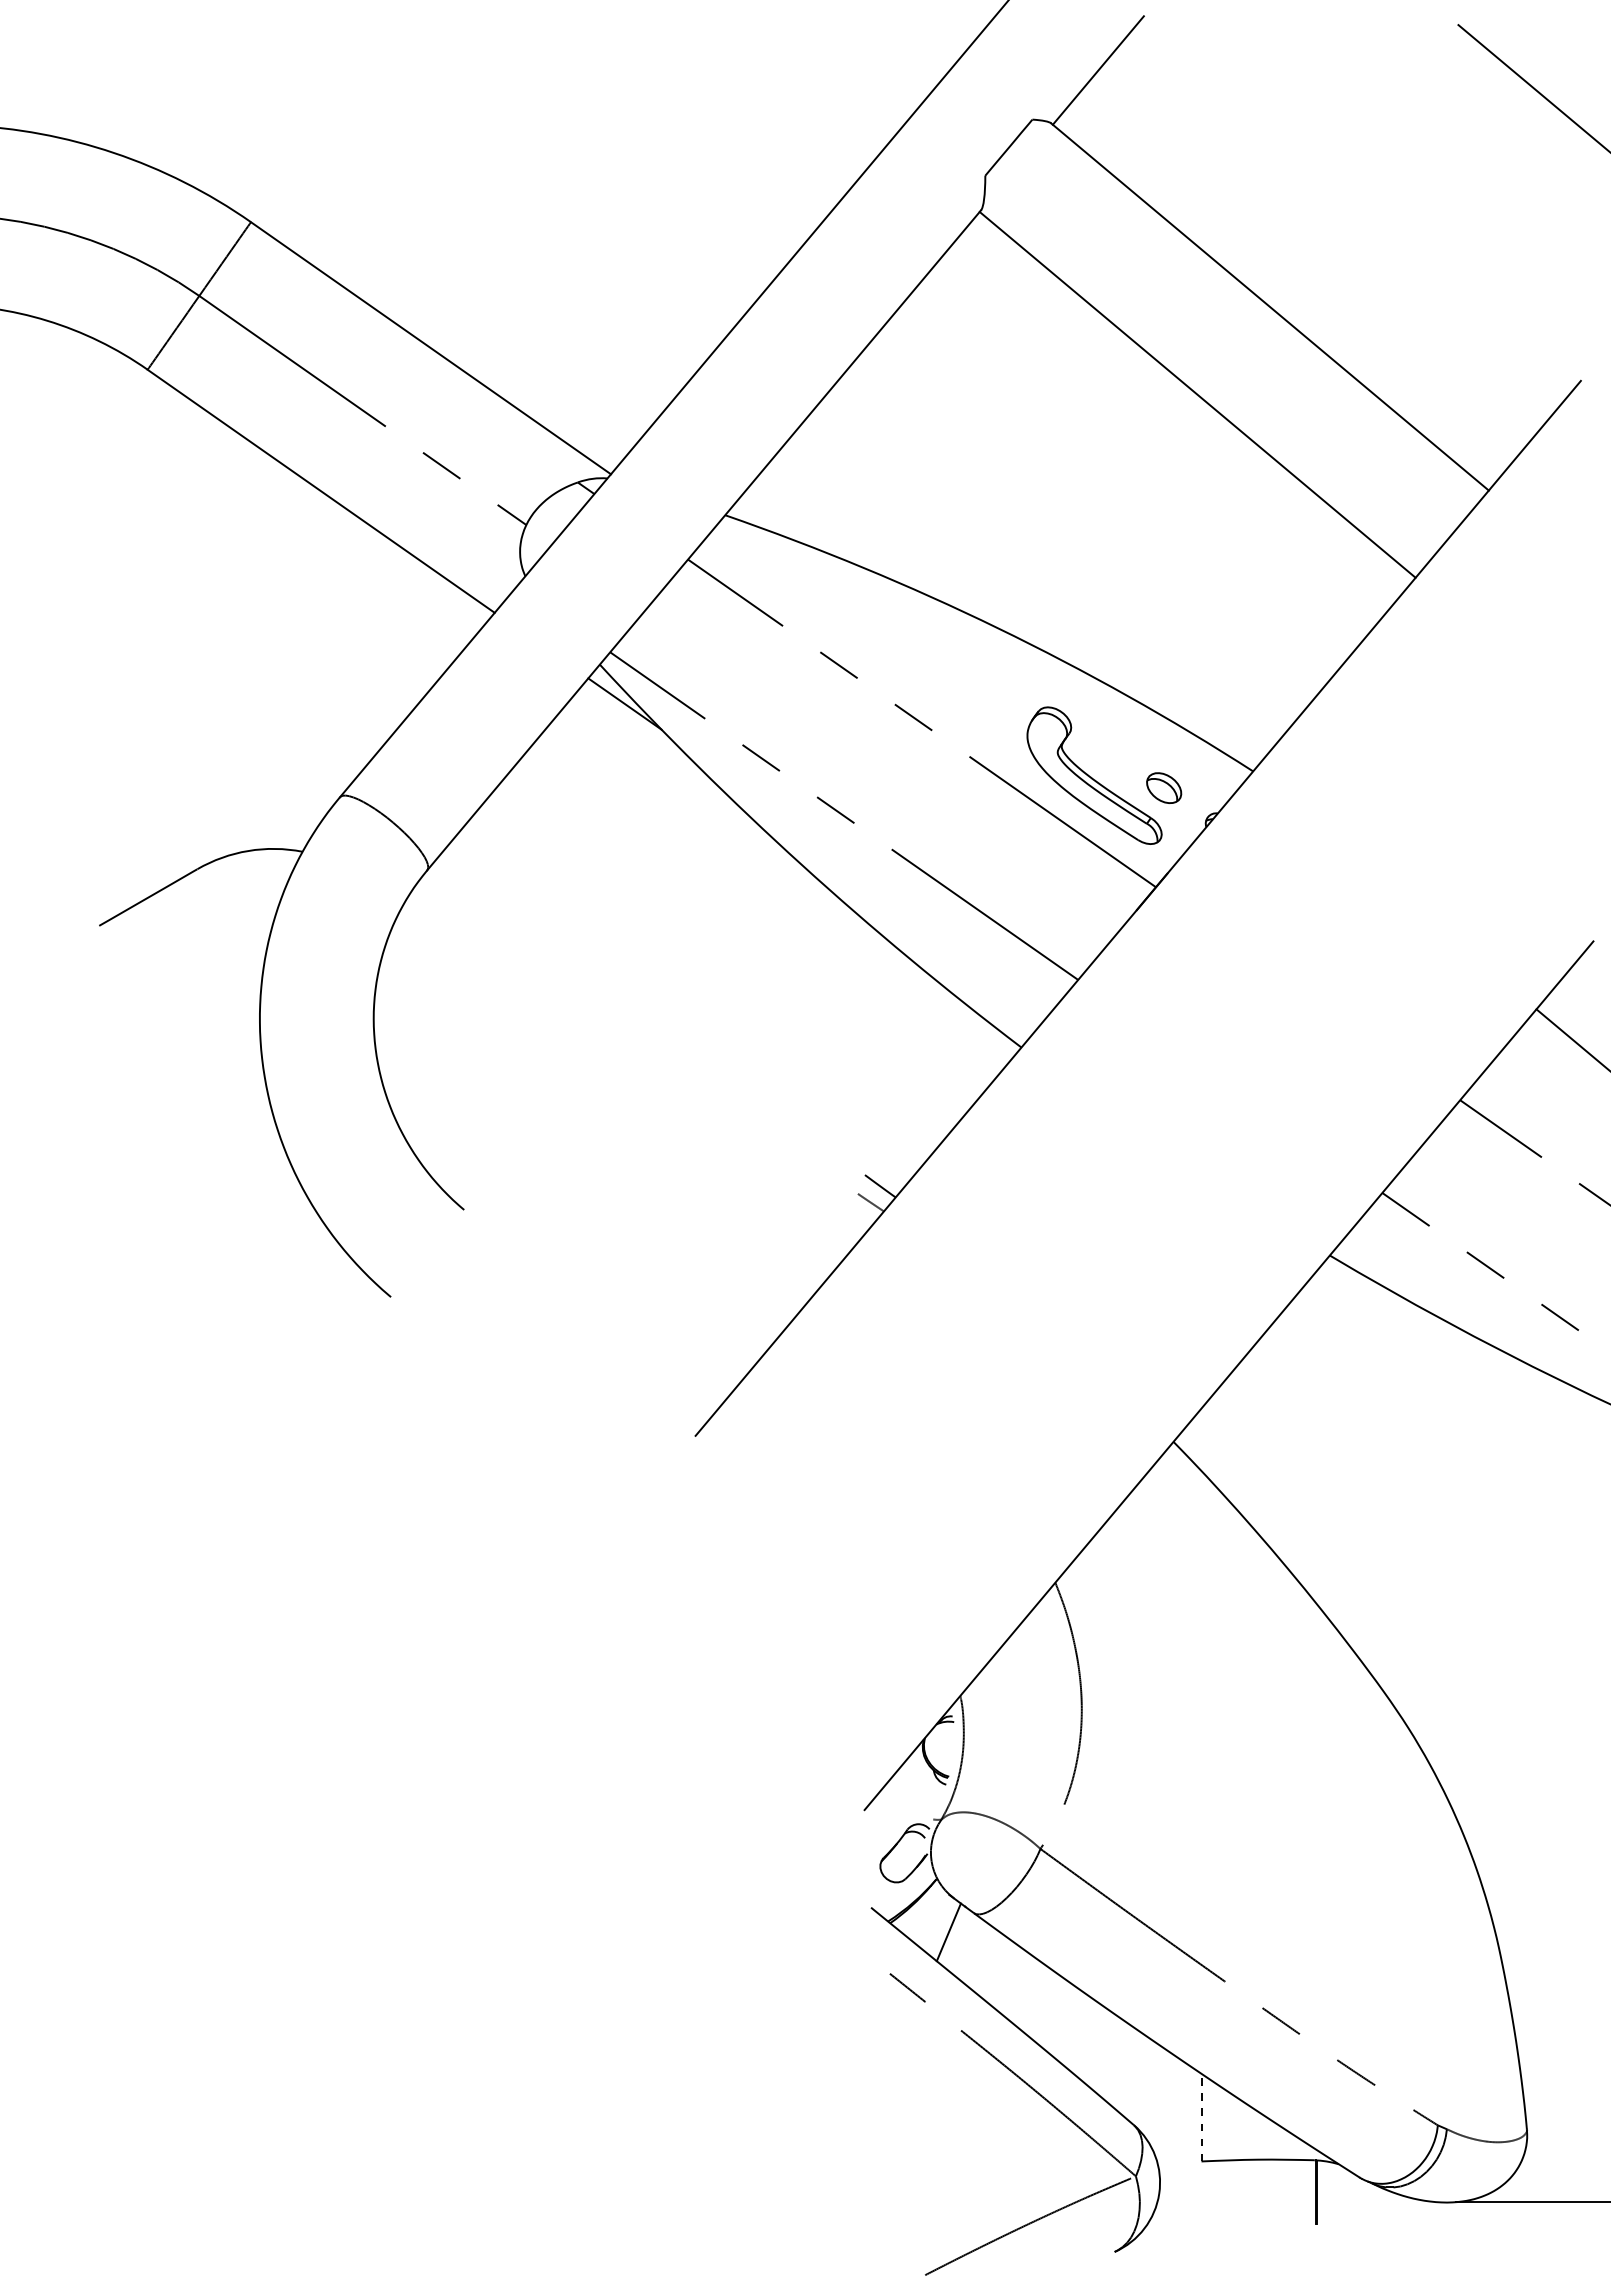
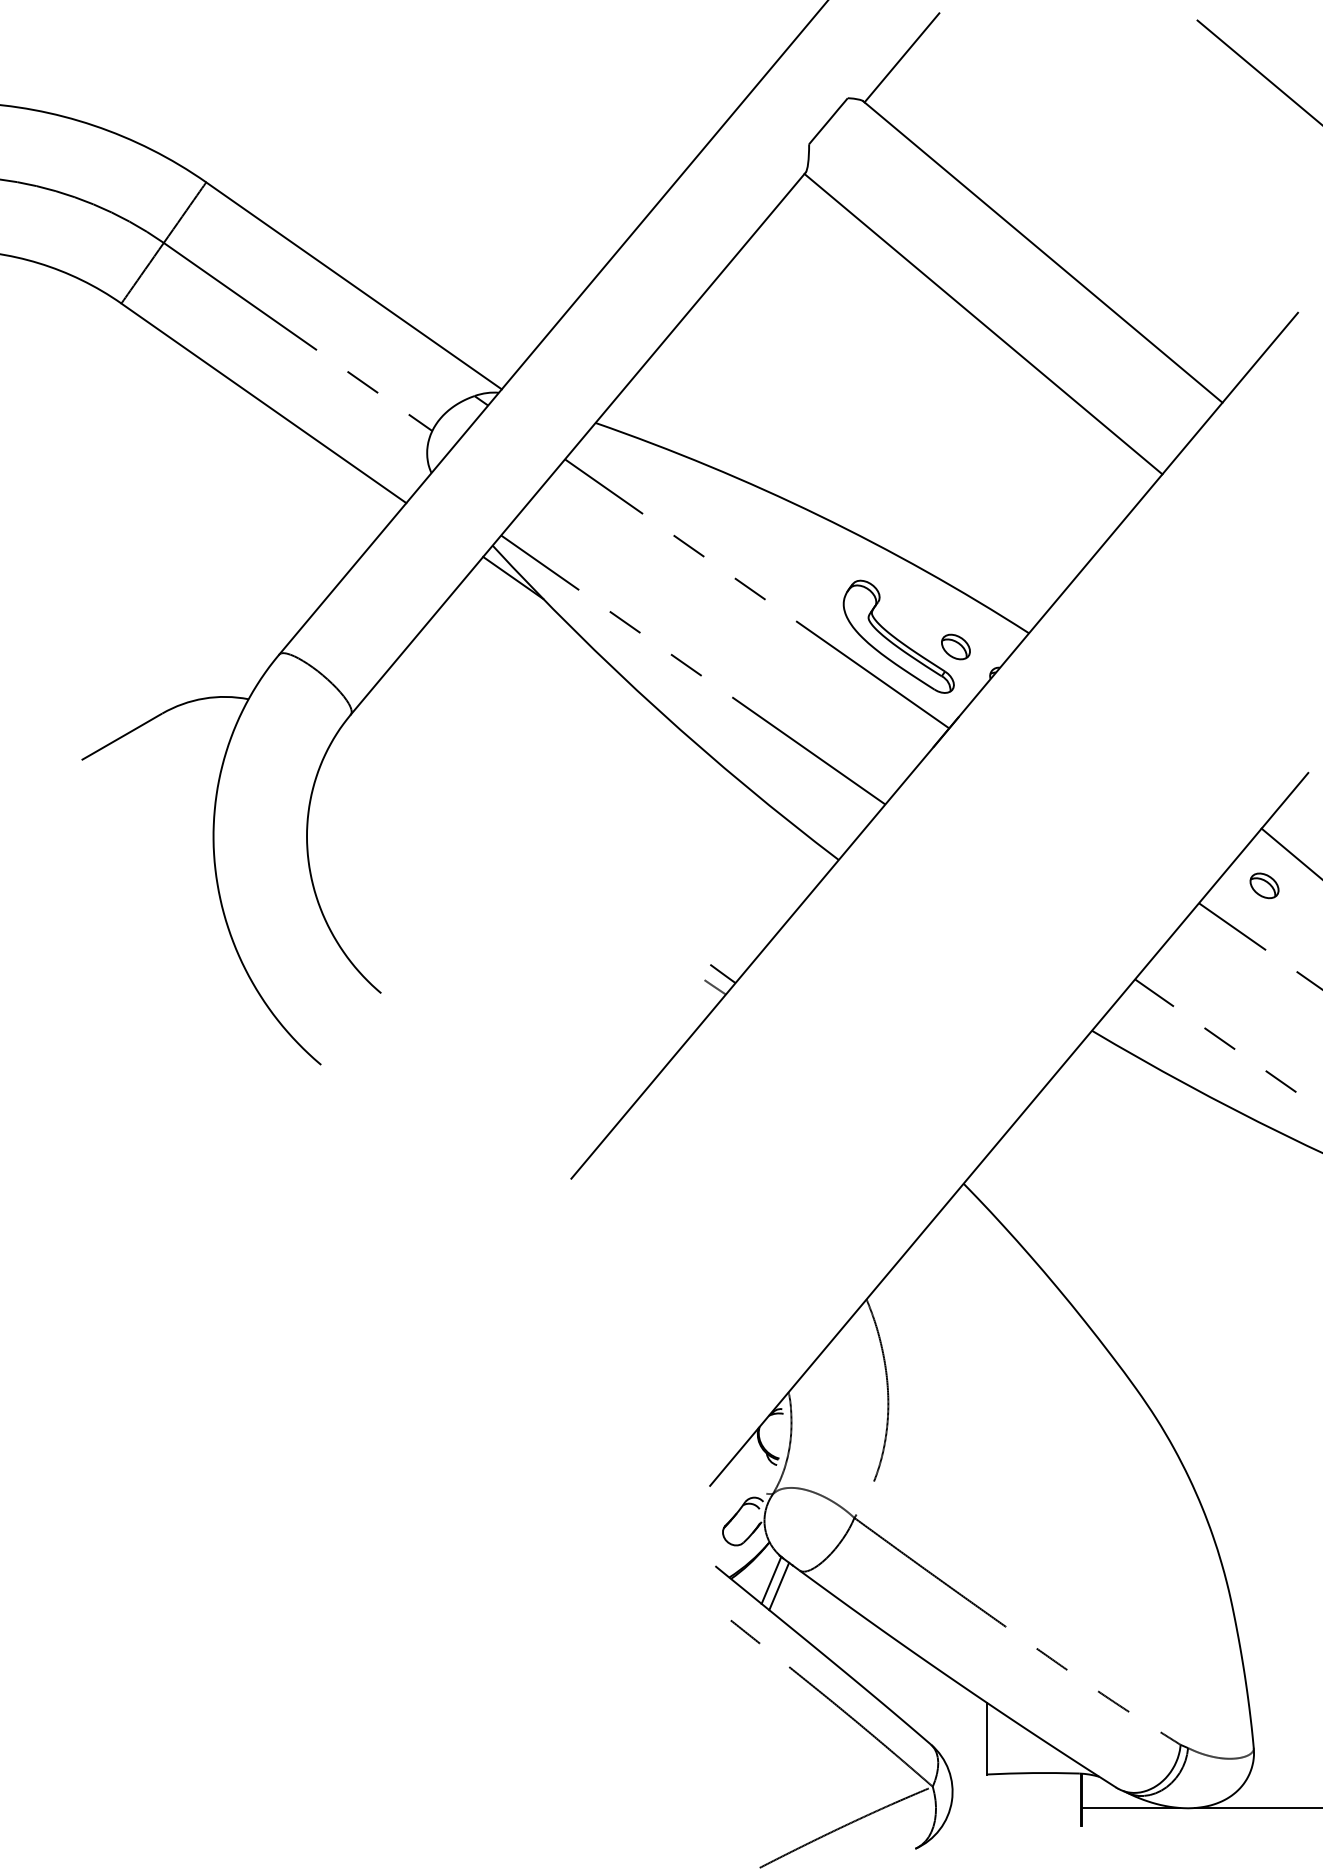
part: (1540, 1078) -> (1264, 885), added
line: (939, 1924) -> (771, 1579), added
line: (1201, 2117) -> (986, 1738), dashed -> solid
line: (1377, 2202) -> (1131, 1808), added

